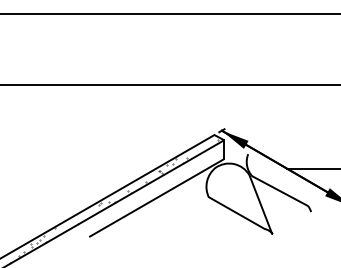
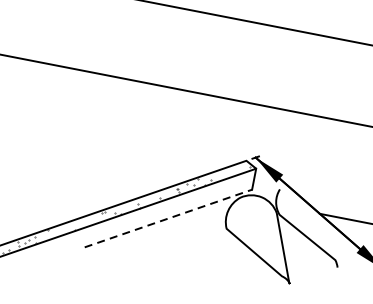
line: (156, 198) -> (168, 218), solid -> dashed

